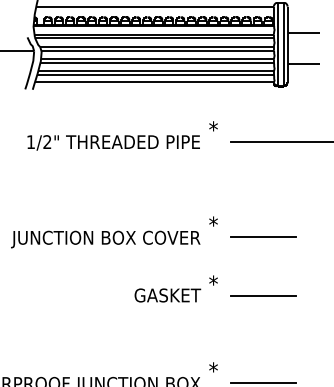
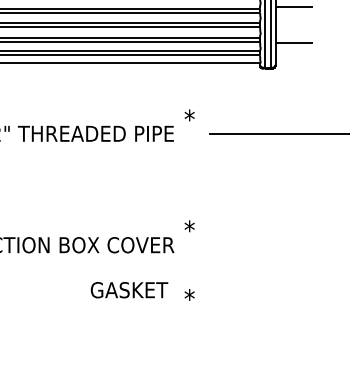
line: (263, 237) -> (247, 244), removed
text: (167, 295) -> (129, 290), moved
line: (263, 296) -> (247, 313), removed

